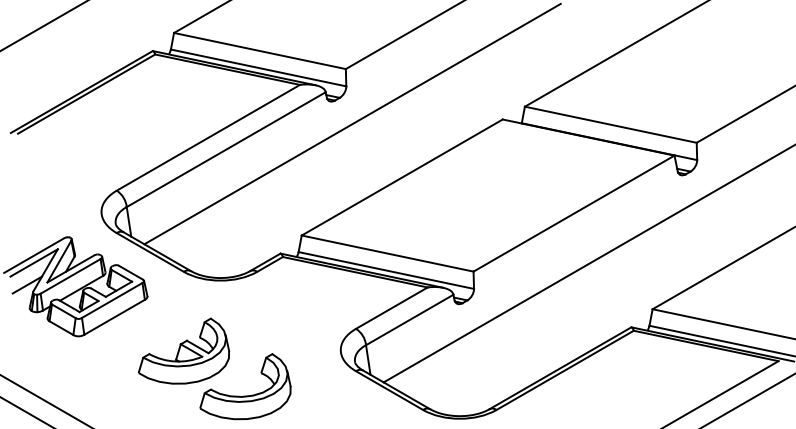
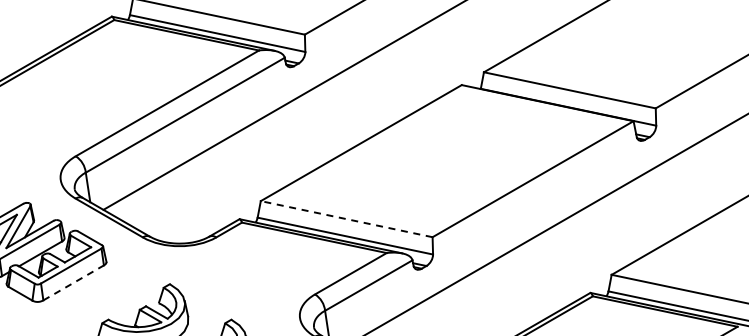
line: (387, 253) -> (346, 219), solid -> dashed
line: (114, 317) -> (73, 283), solid -> dashed

